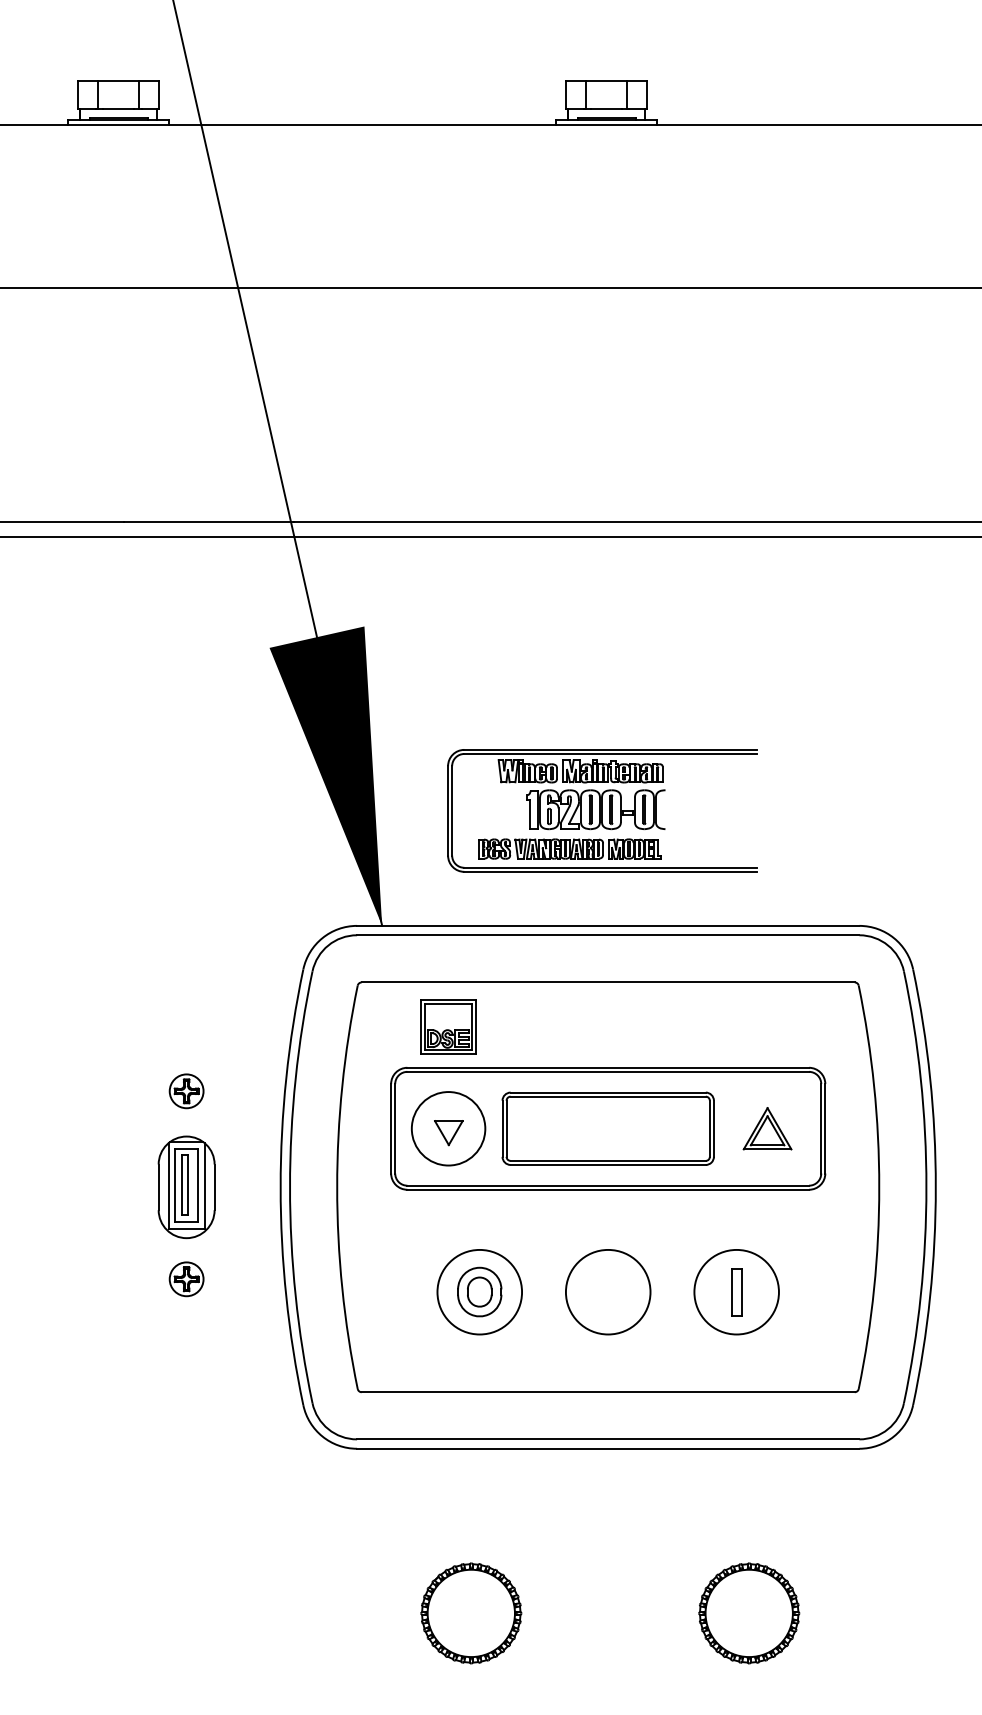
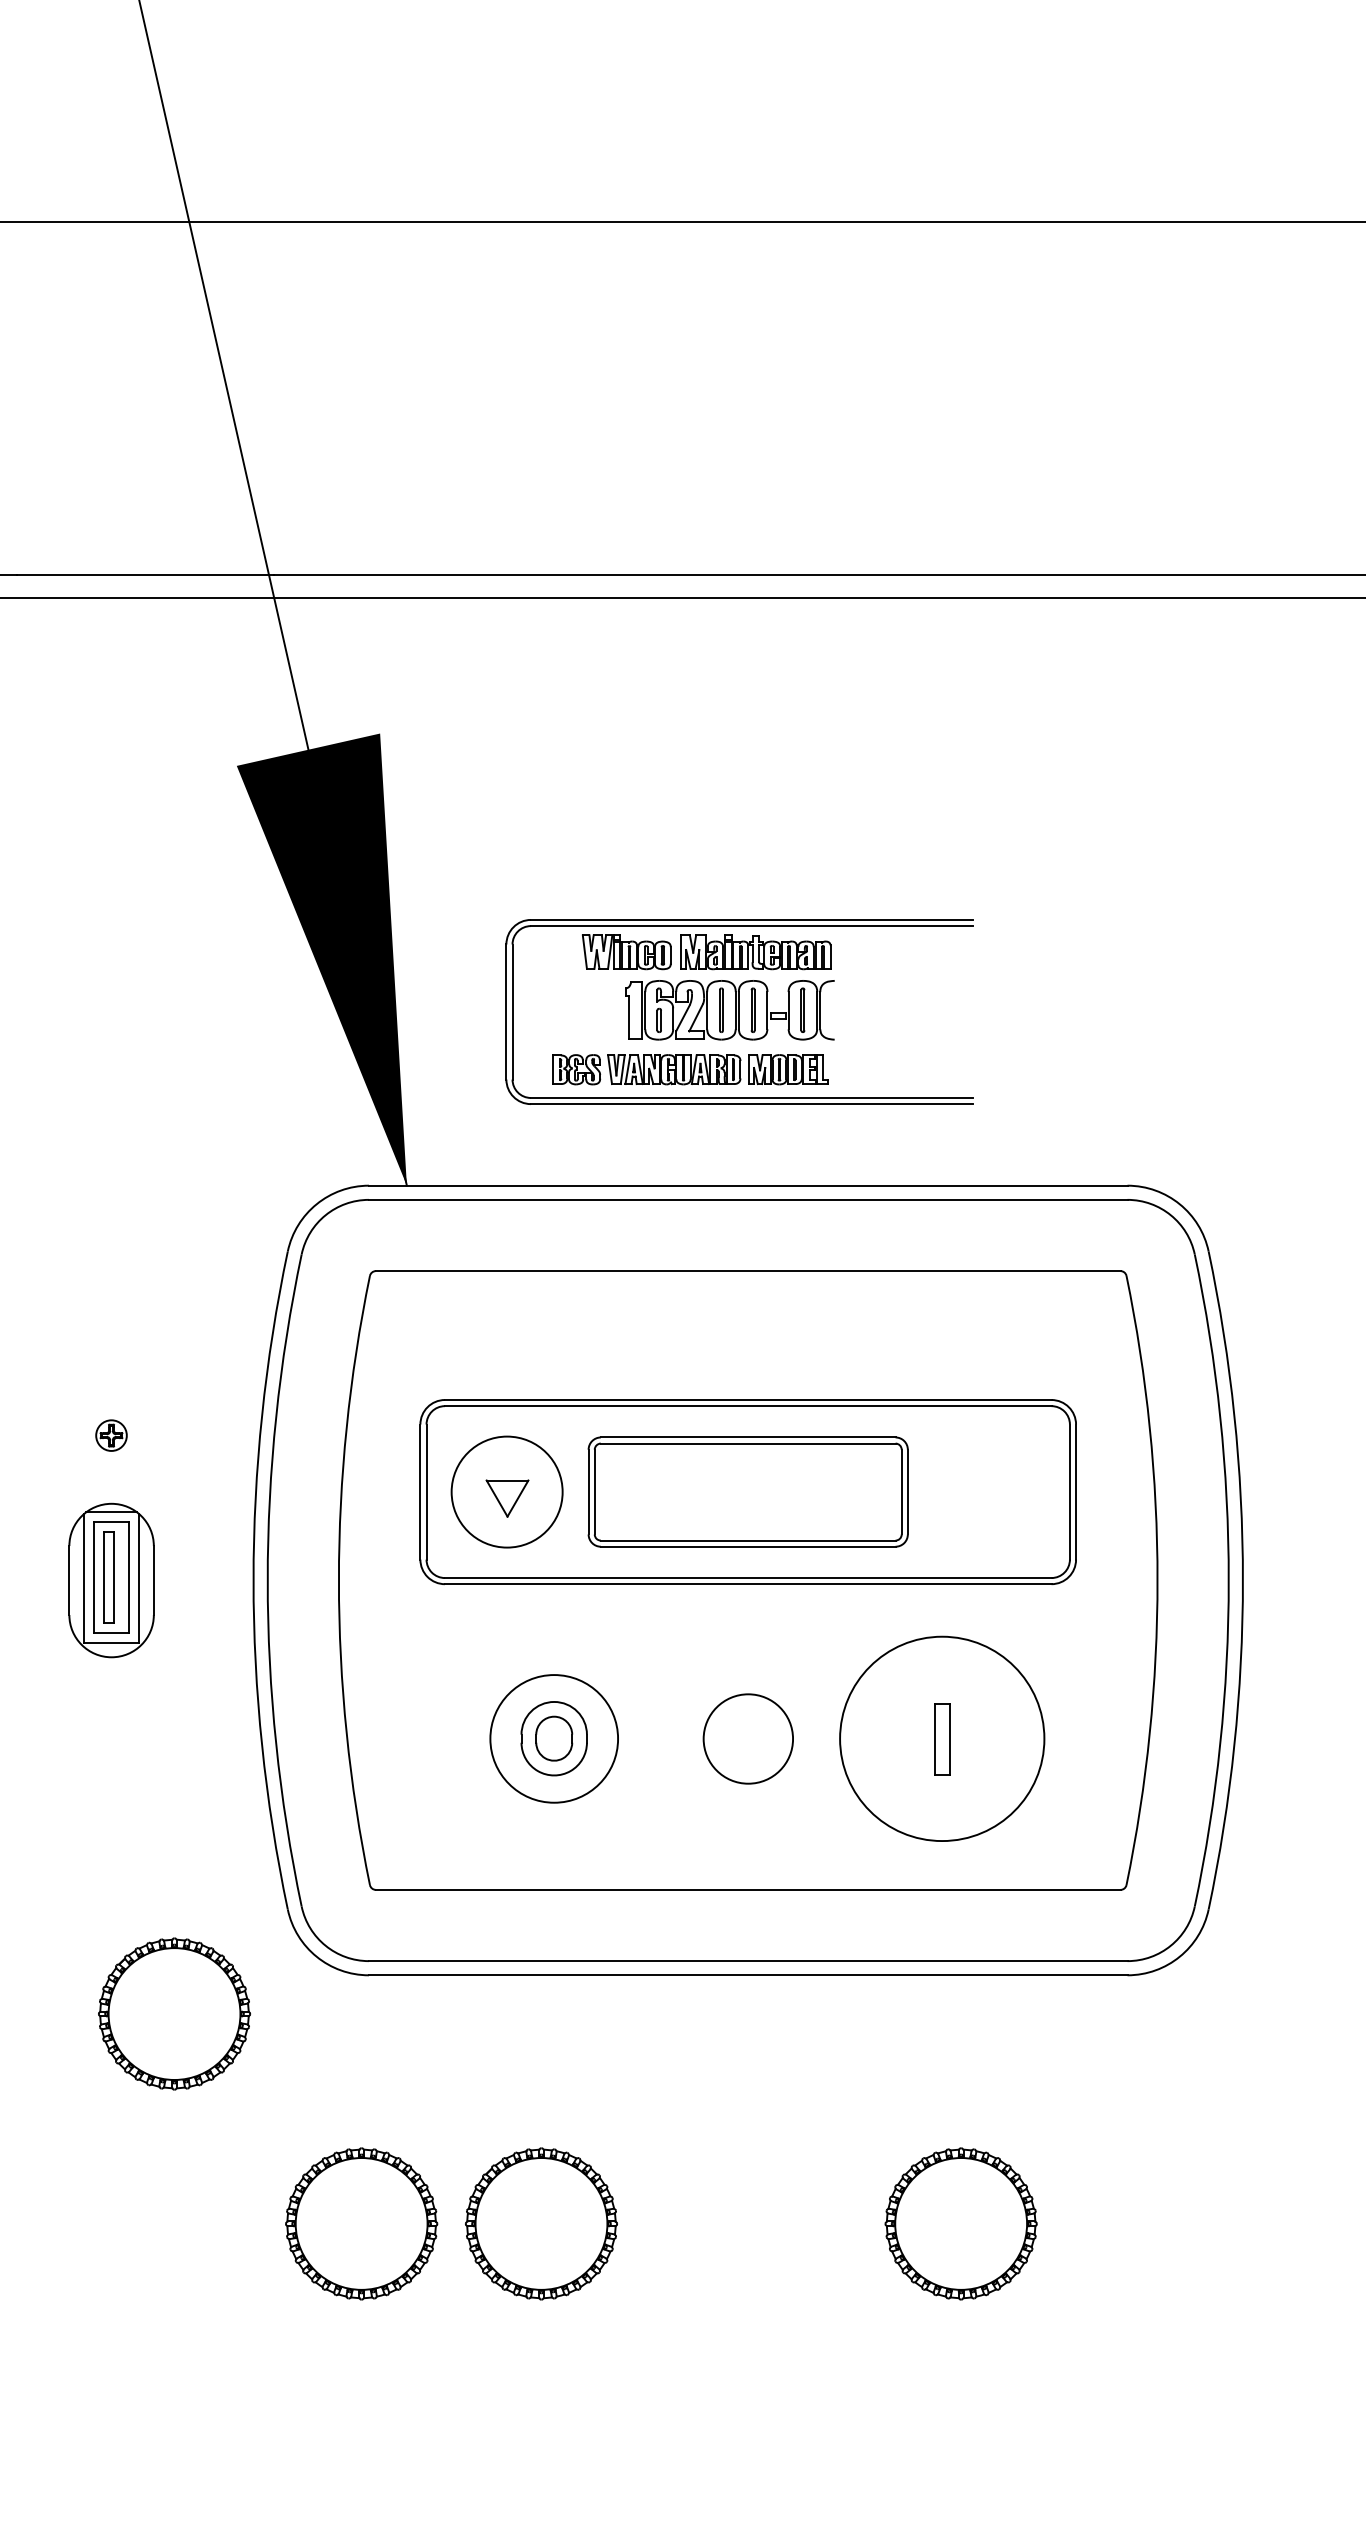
part: (448, 1026) -> (507, 1337), removed
part: (186, 1091) -> (111, 1435), size x0.6
part: (767, 1128) -> (988, 1491), removed
part: (186, 1279) -> (111, 1719), removed
circle: (736, 1291) -> (941, 1737), size x1.6
circle: (608, 1292) -> (748, 1739), size x0.7
part: (228, 1474) -> (174, 2014), added
part: (352, 1613) -> (362, 2224), added

